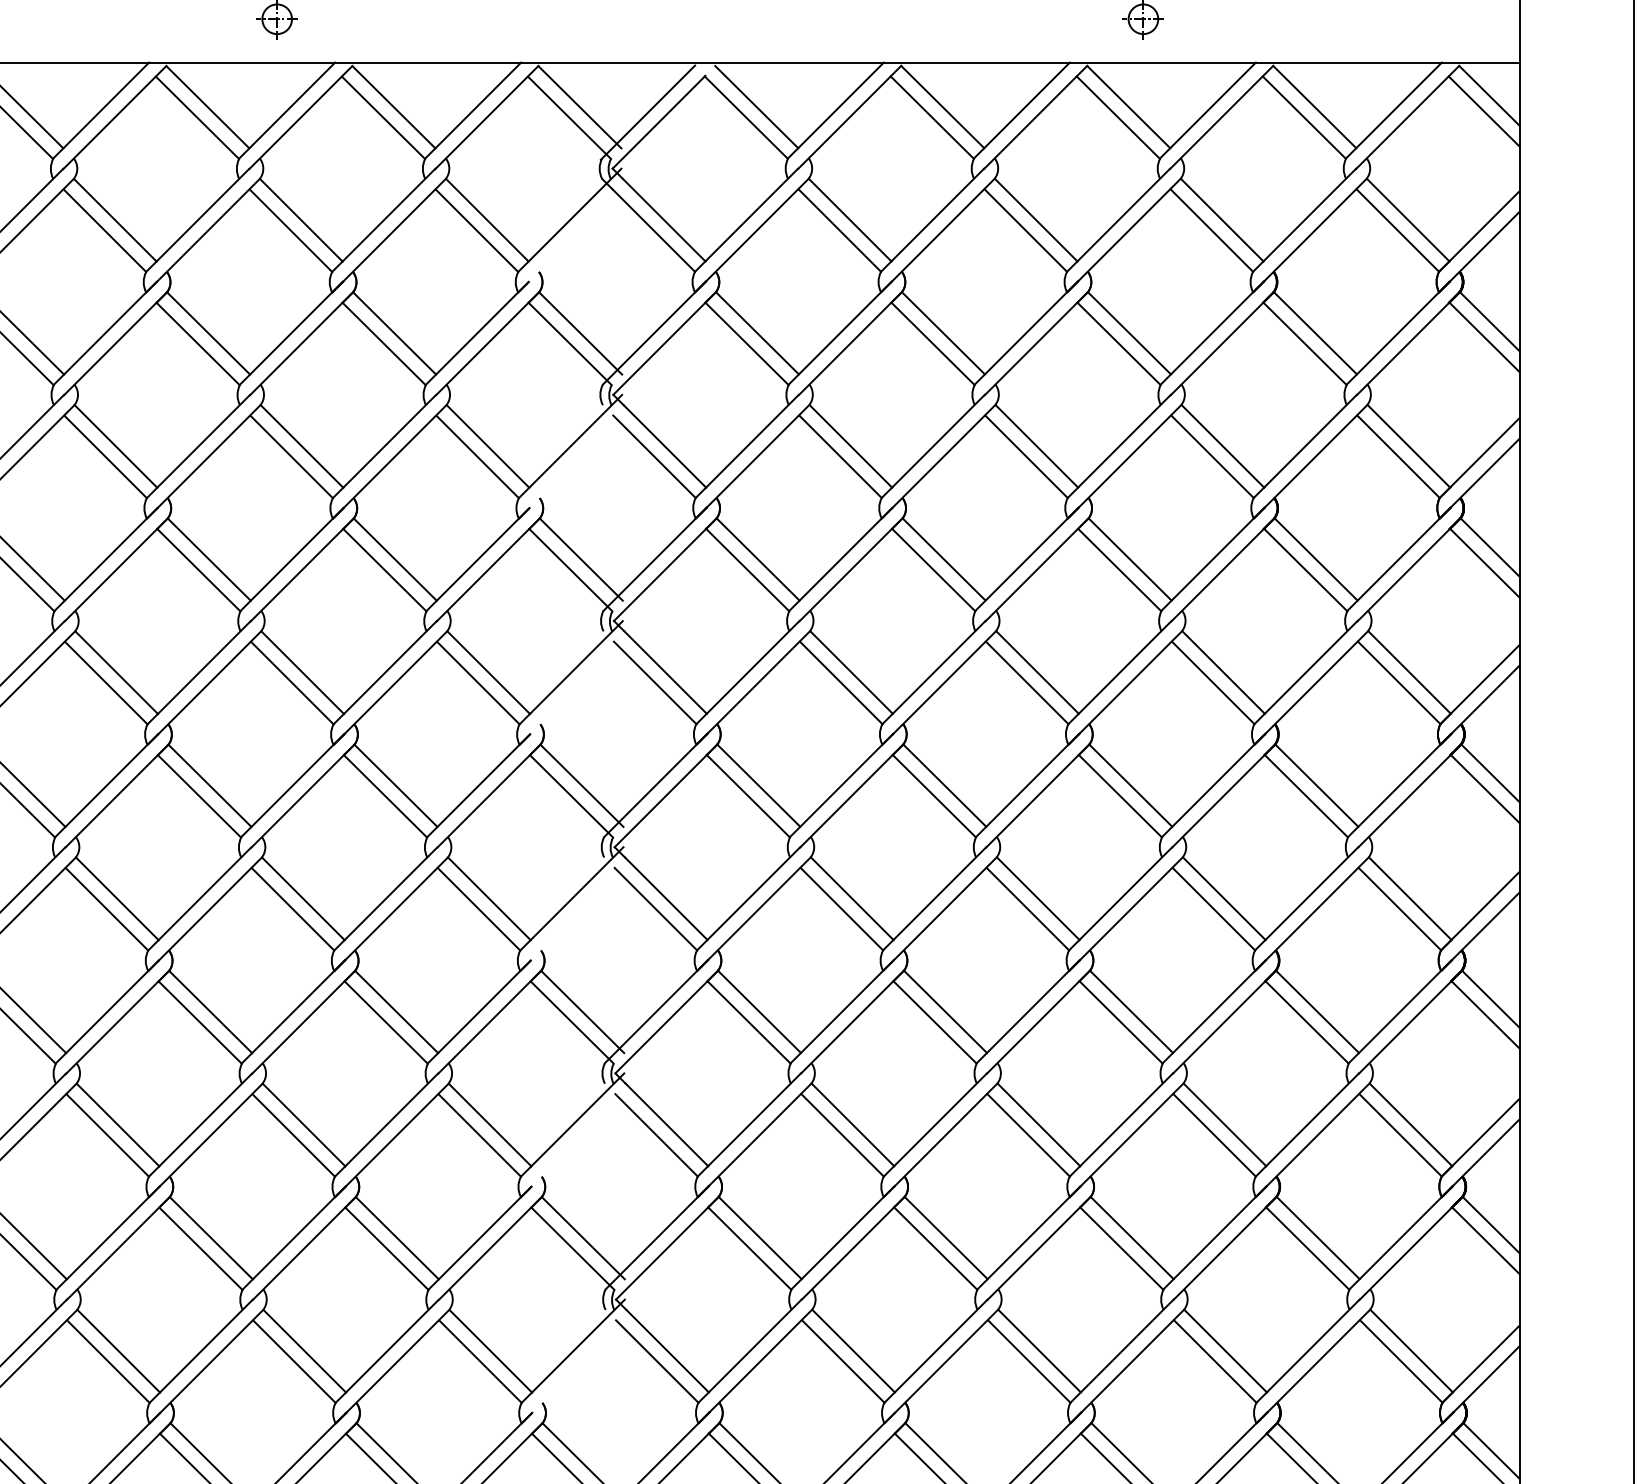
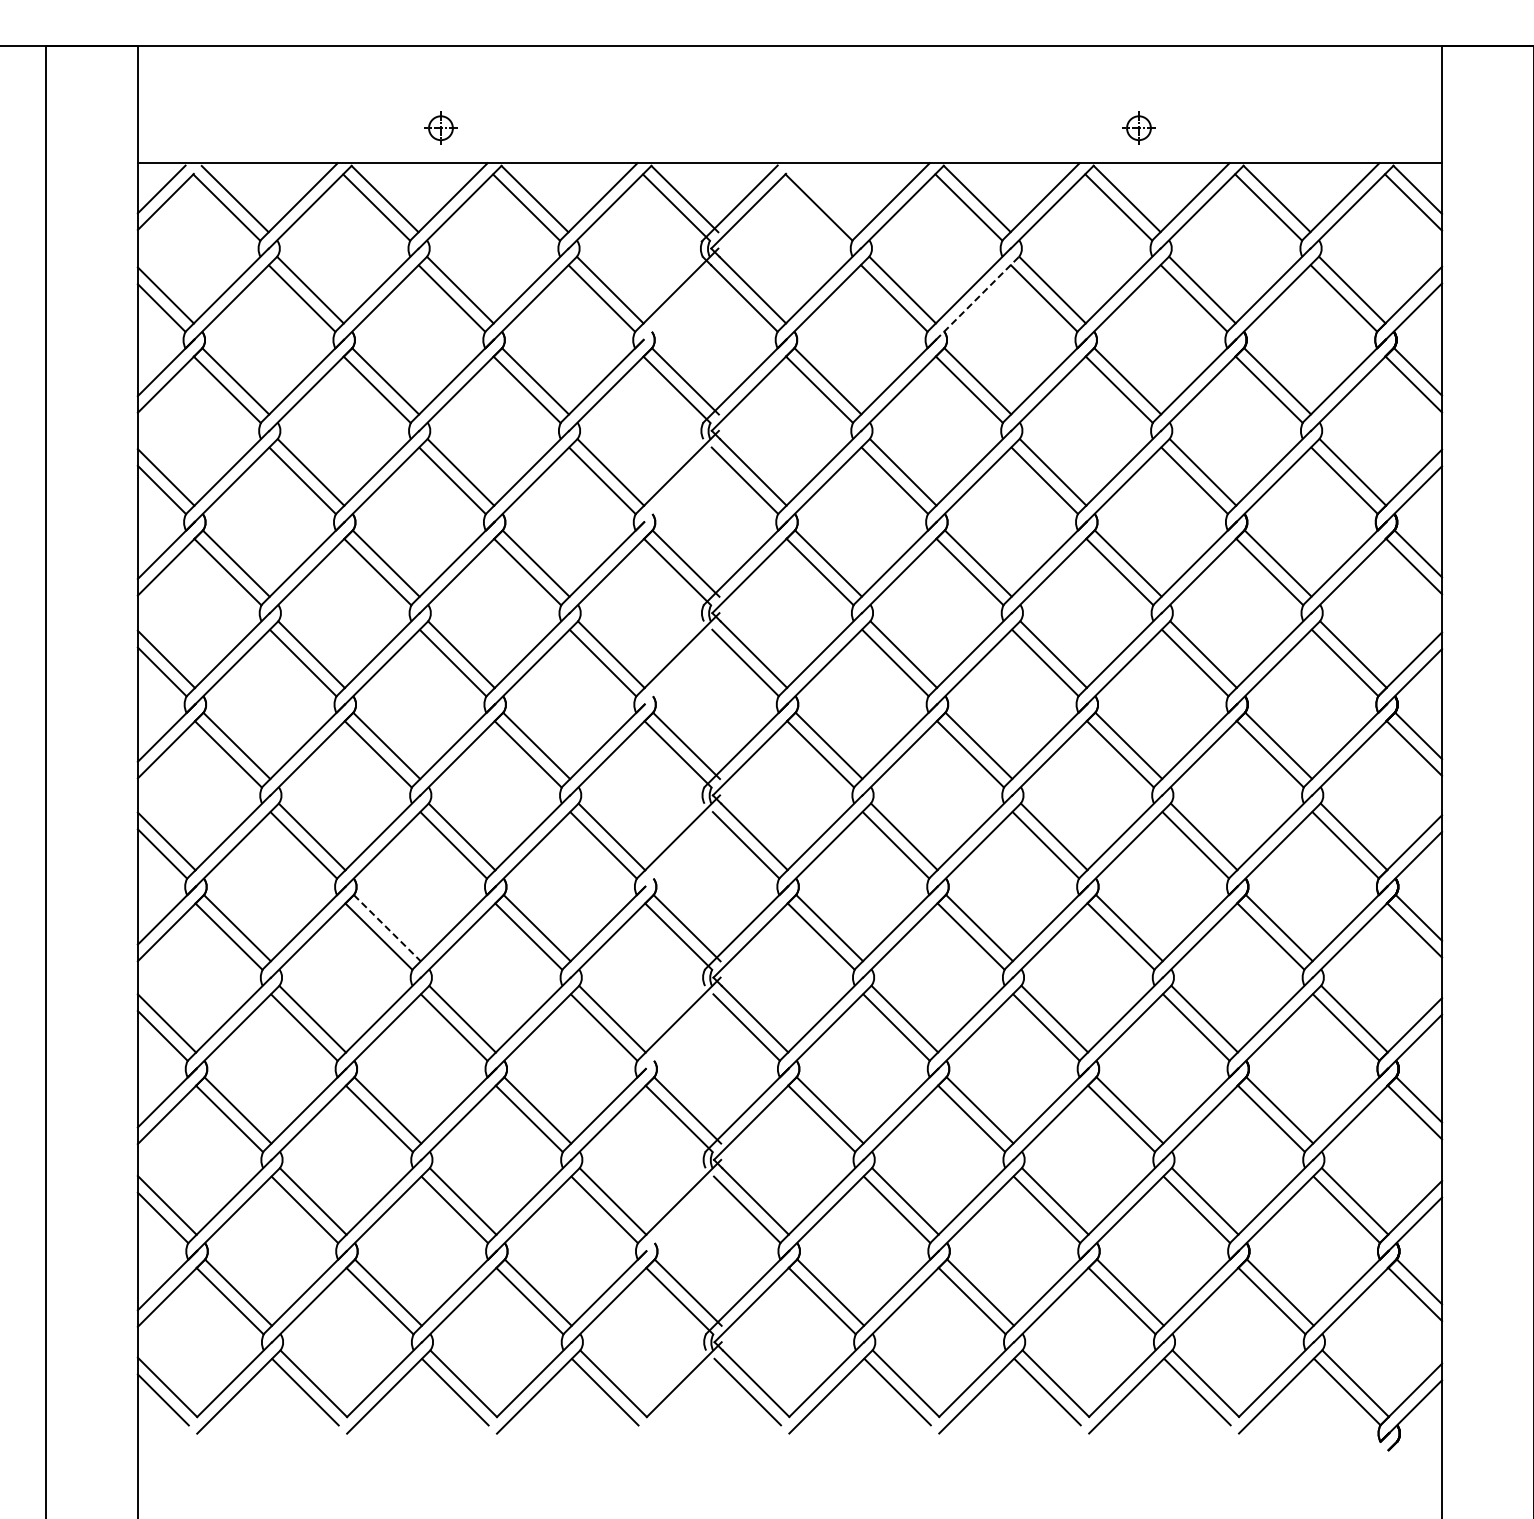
line: (755, 106) -> (826, 198), removed
line: (943, 230) -> (977, 298), solid -> dashed
line: (210, 1012) -> (387, 928), solid -> dashed

